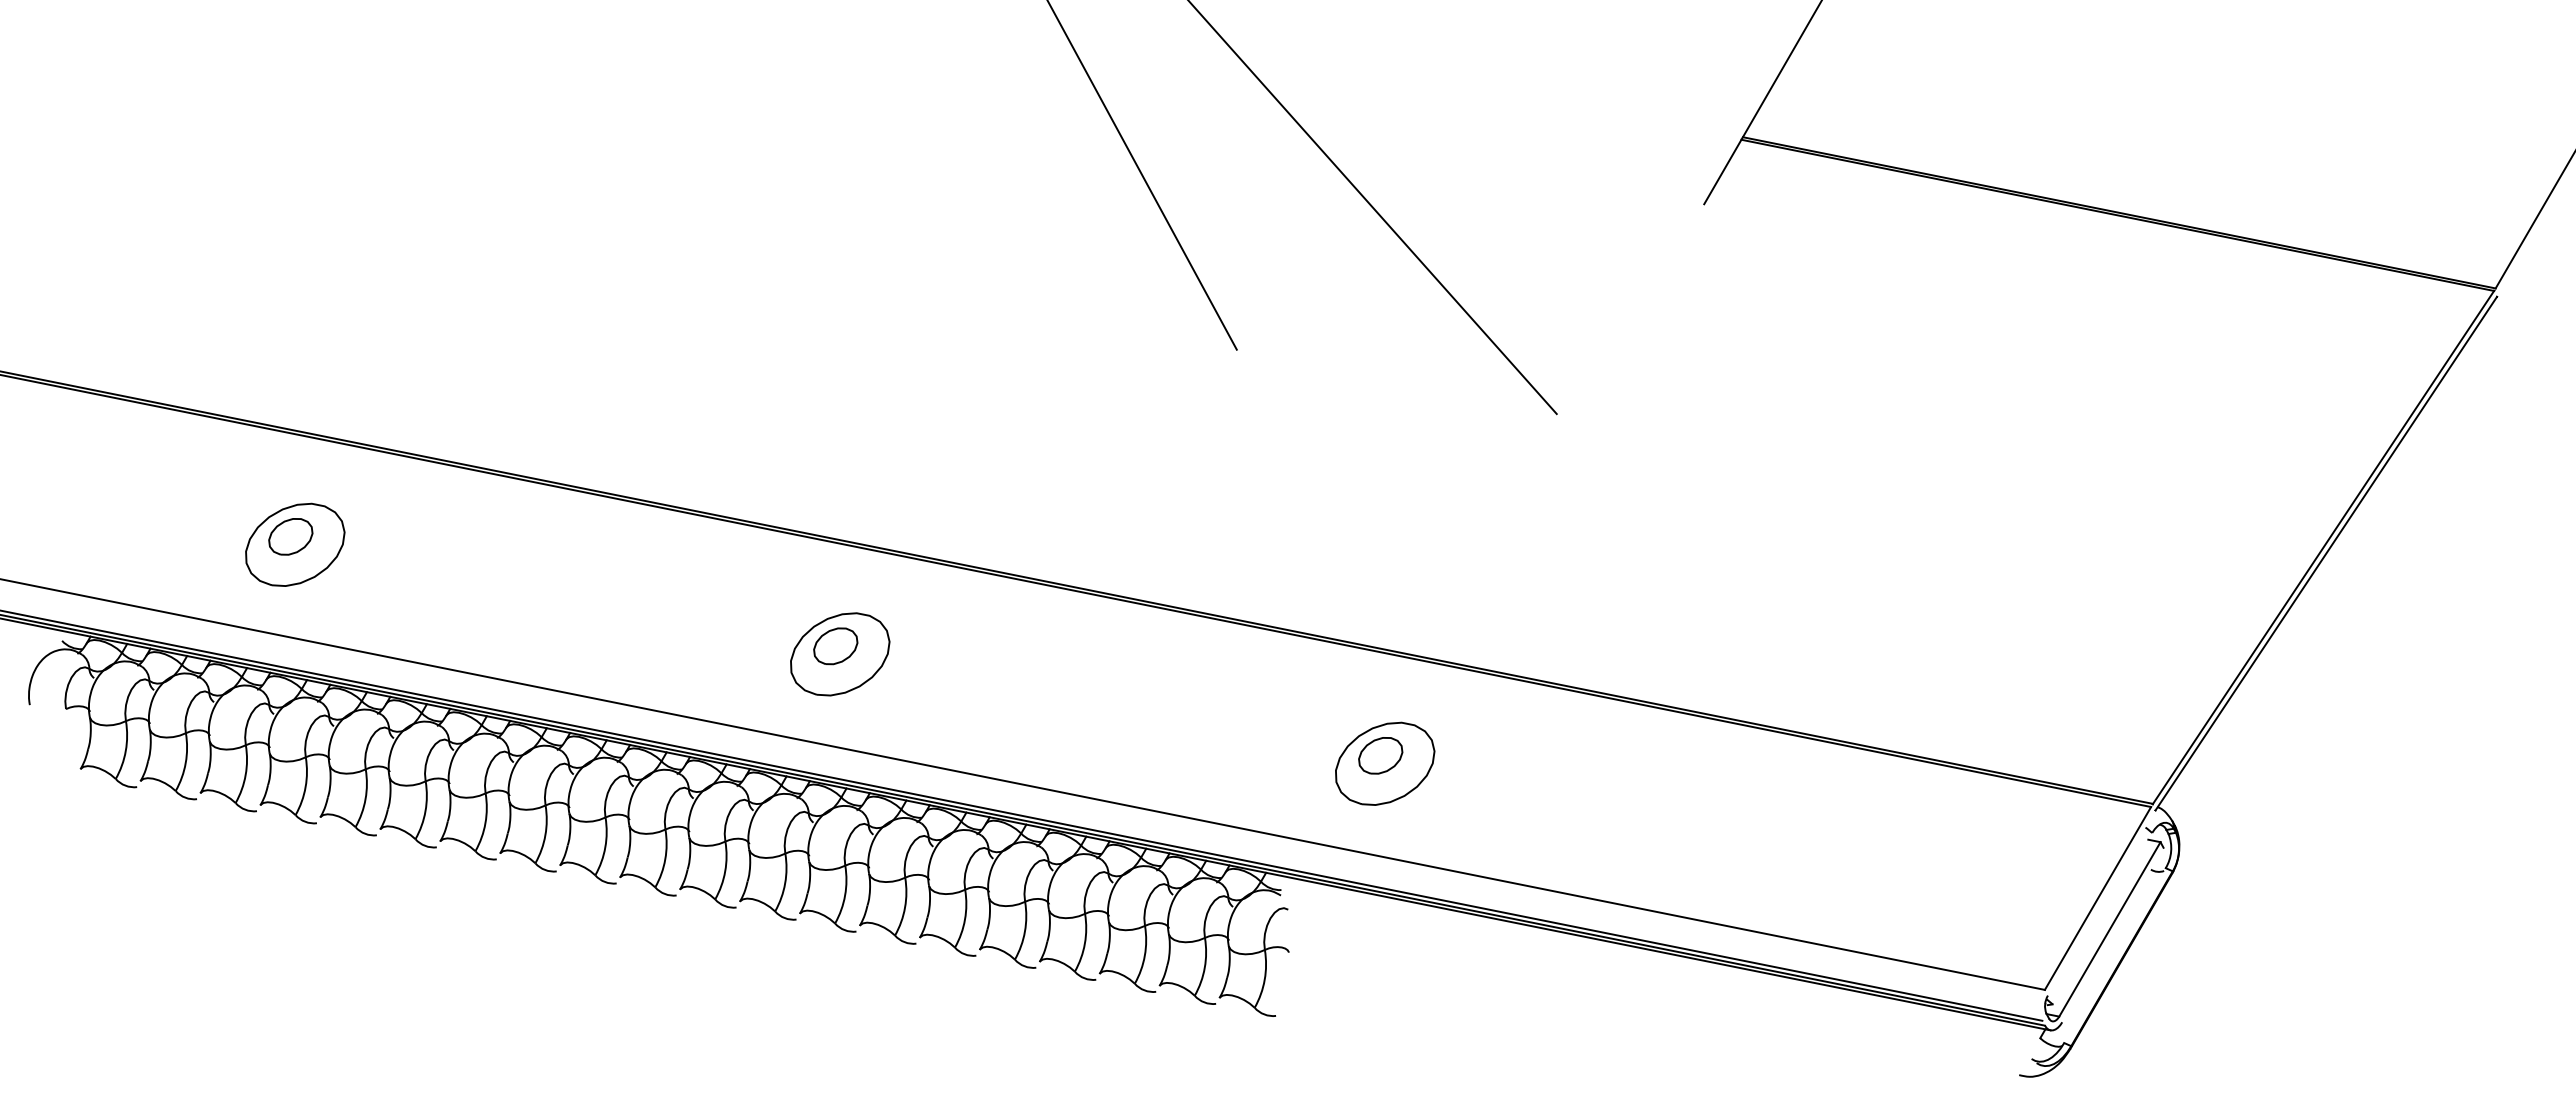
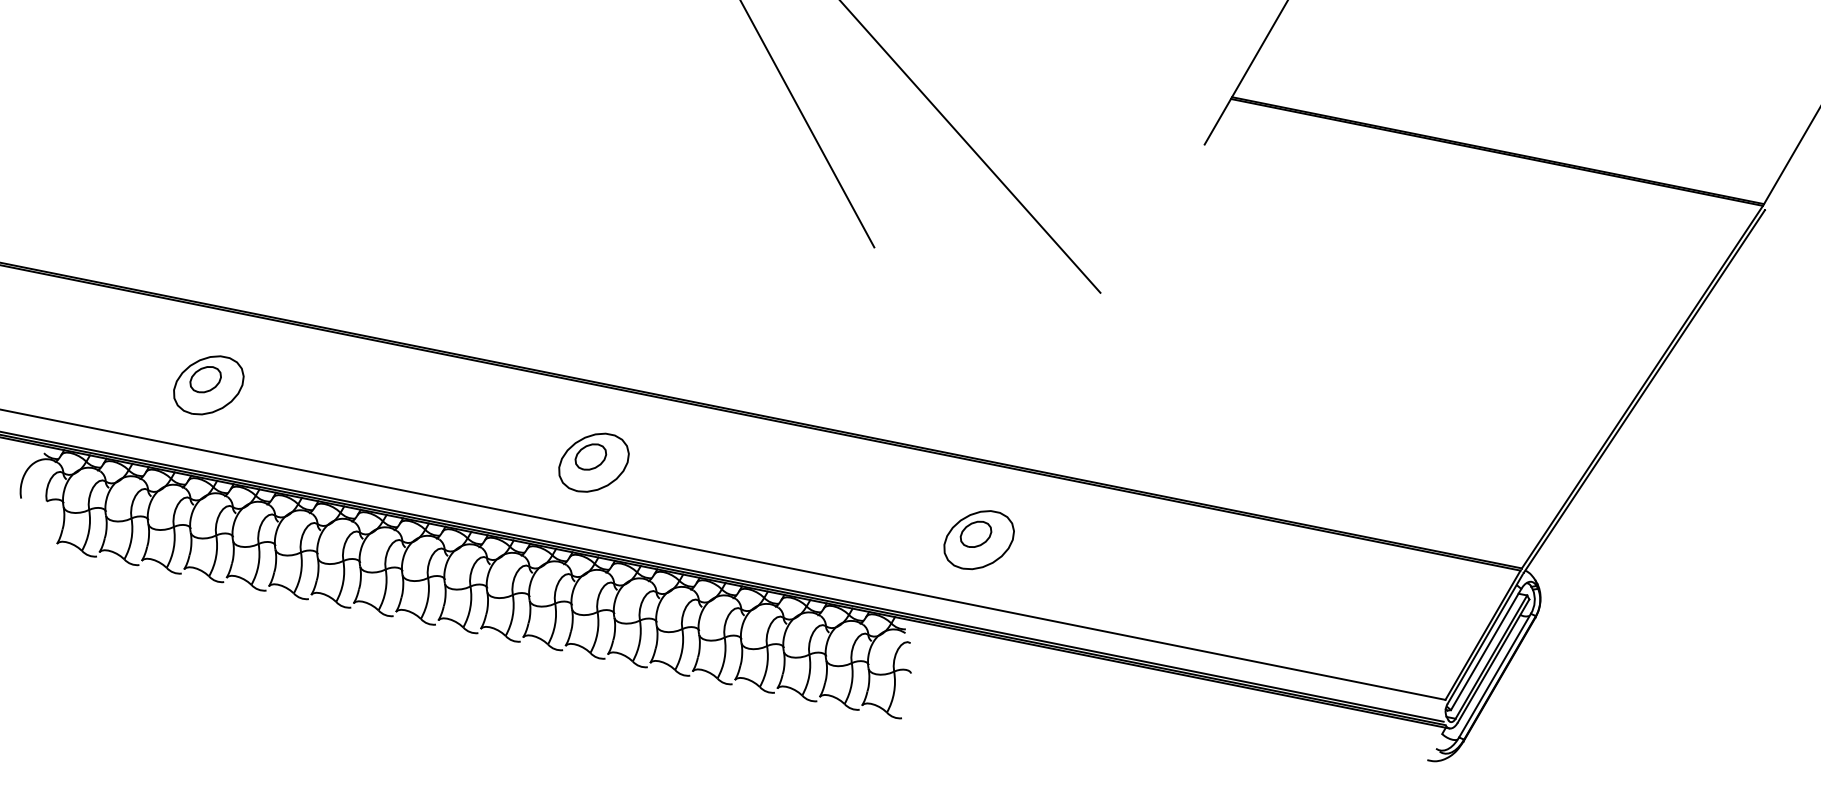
line: (2100, 903) -> (1484, 638), added
line: (2102, 918) -> (1486, 649), added
line: (2112, 934) -> (1493, 660), added
line: (2114, 955) -> (1494, 675), added

